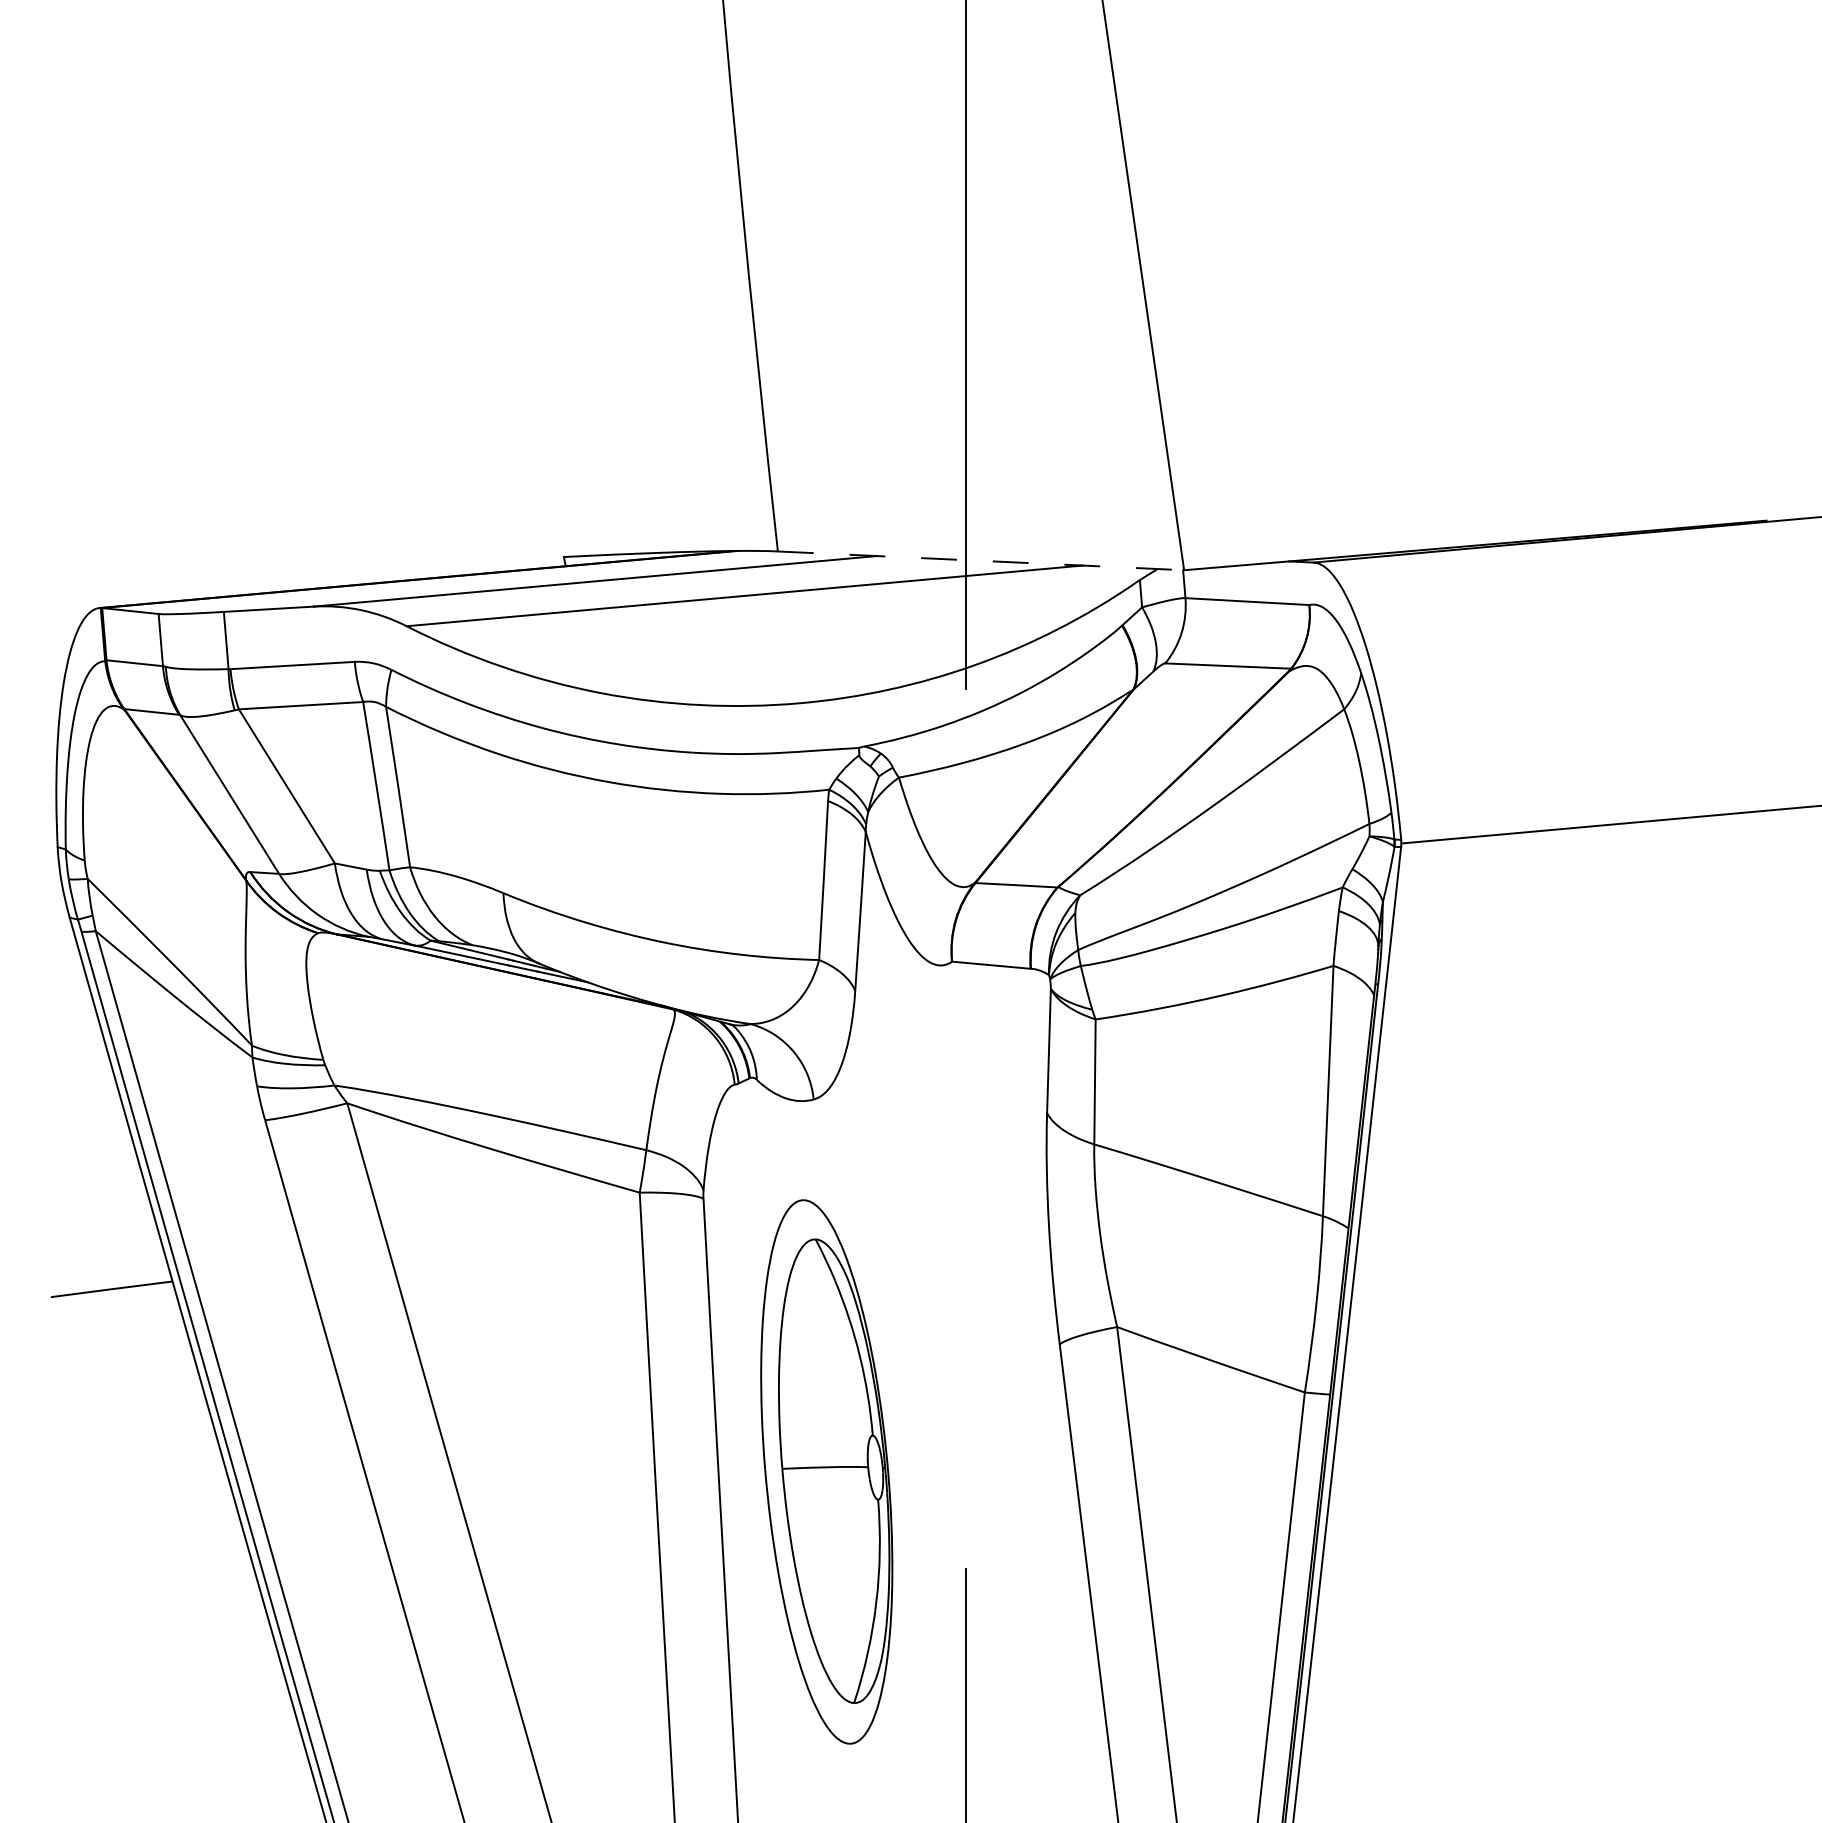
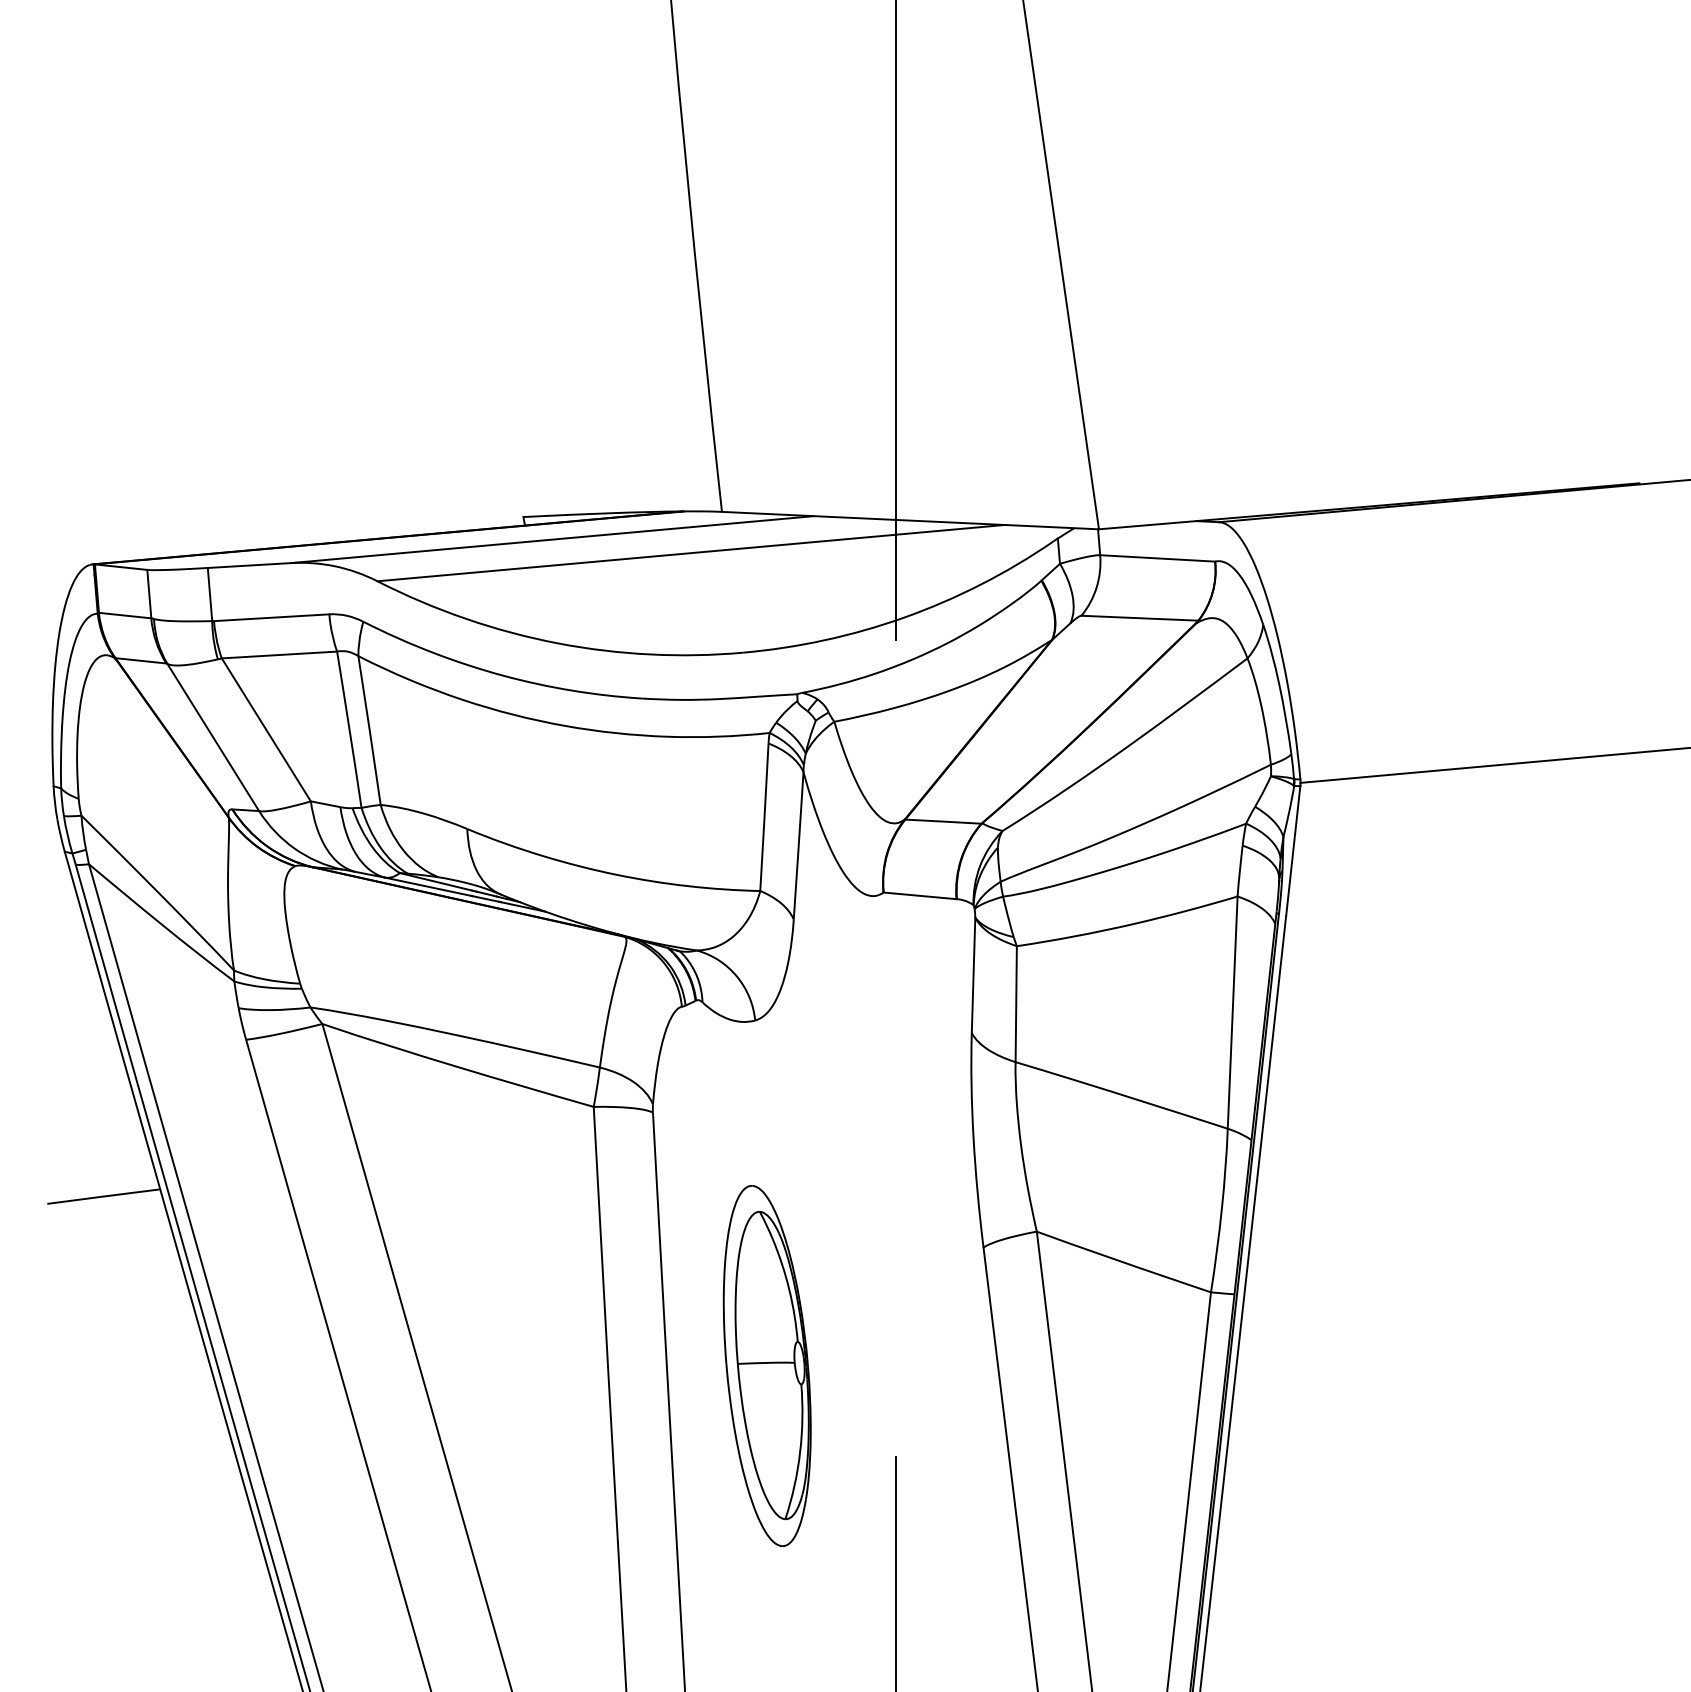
line: (981, 560) -> (910, 520), dashed -> solid
part: (826, 1471) -> (767, 1365), size x0.71

